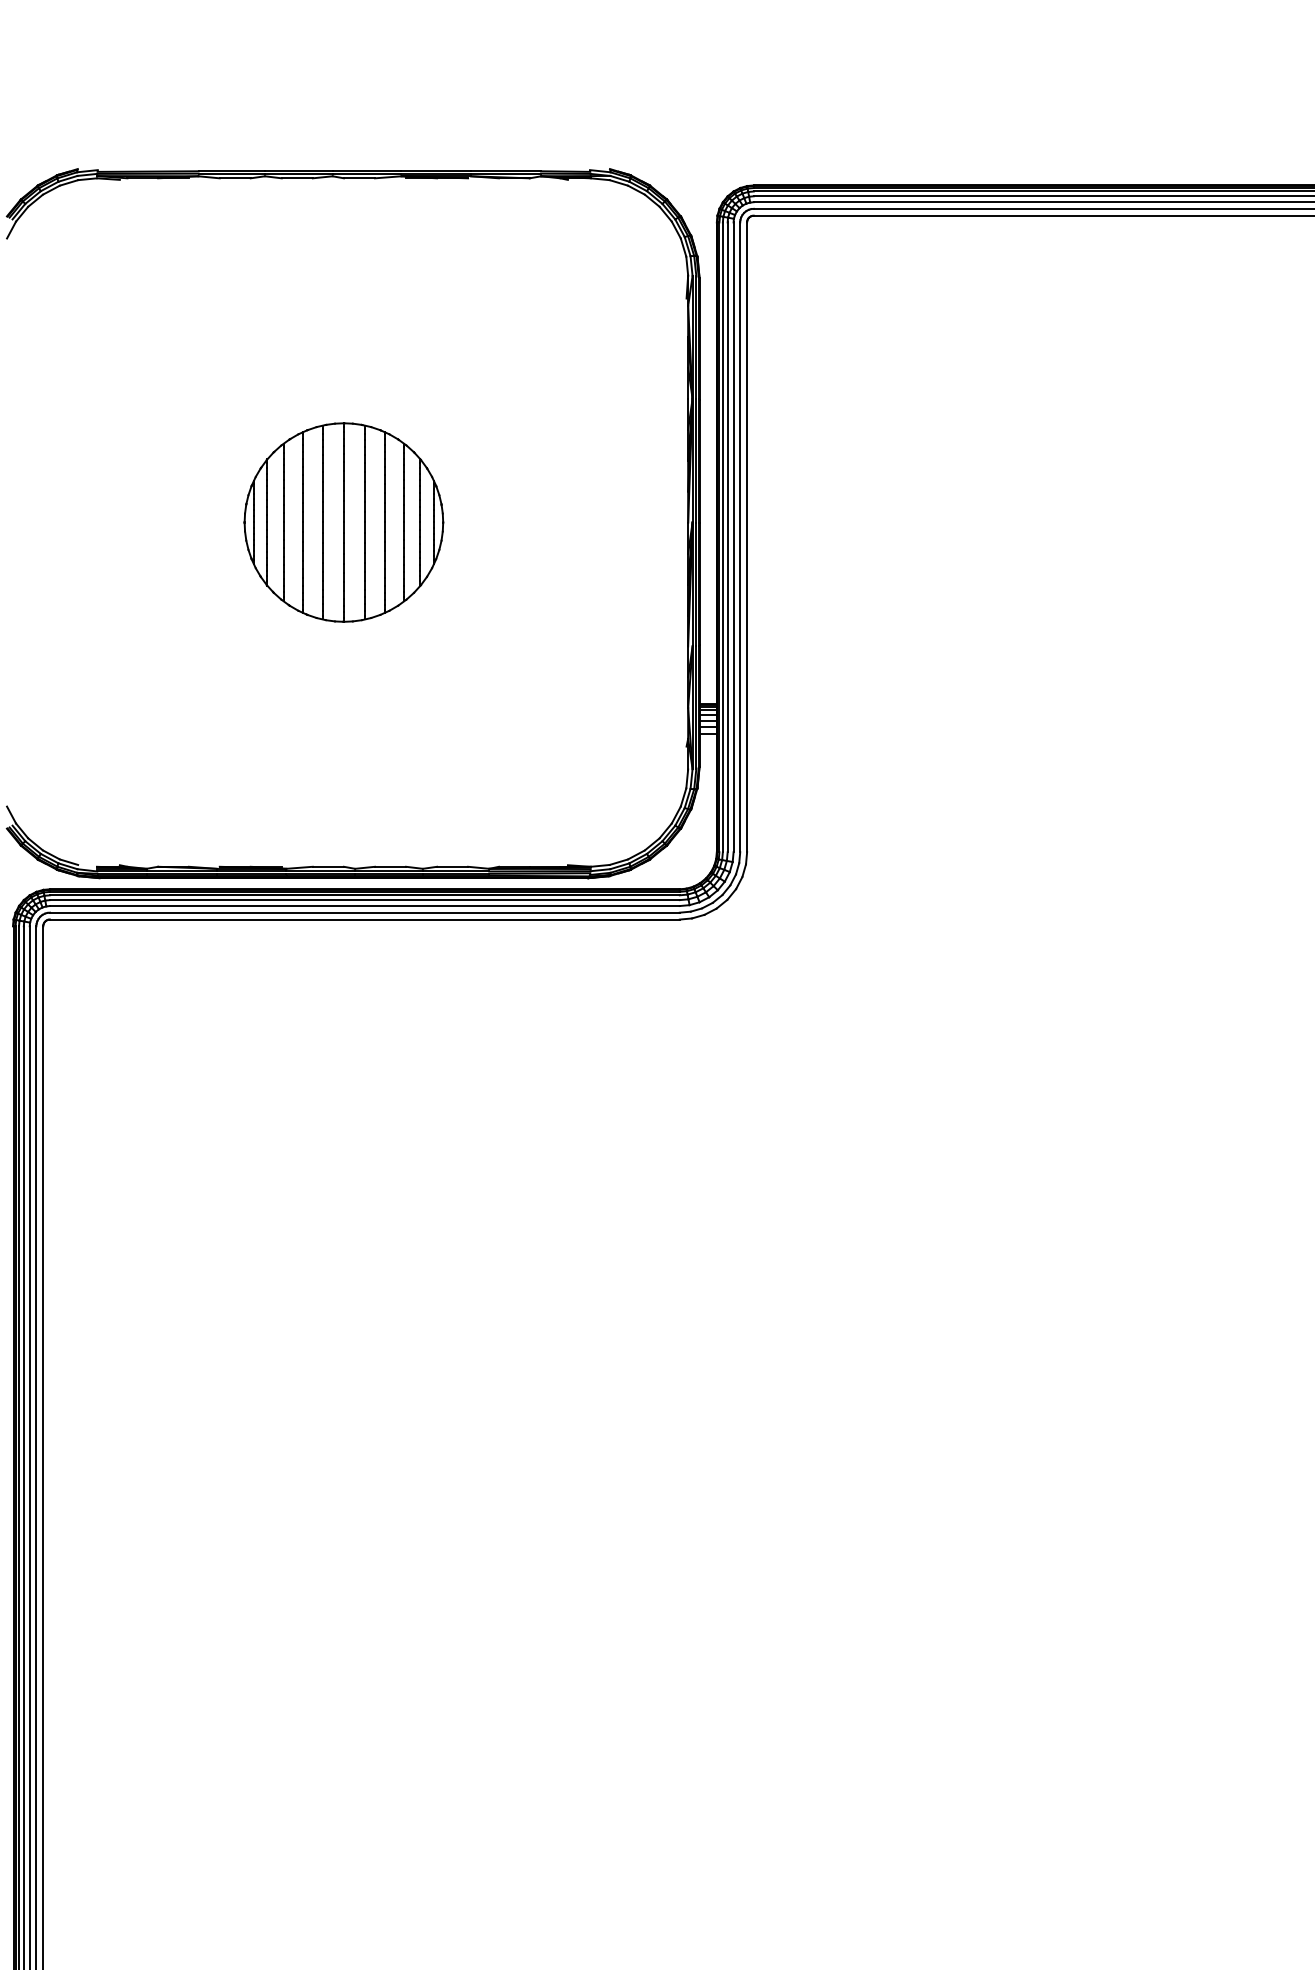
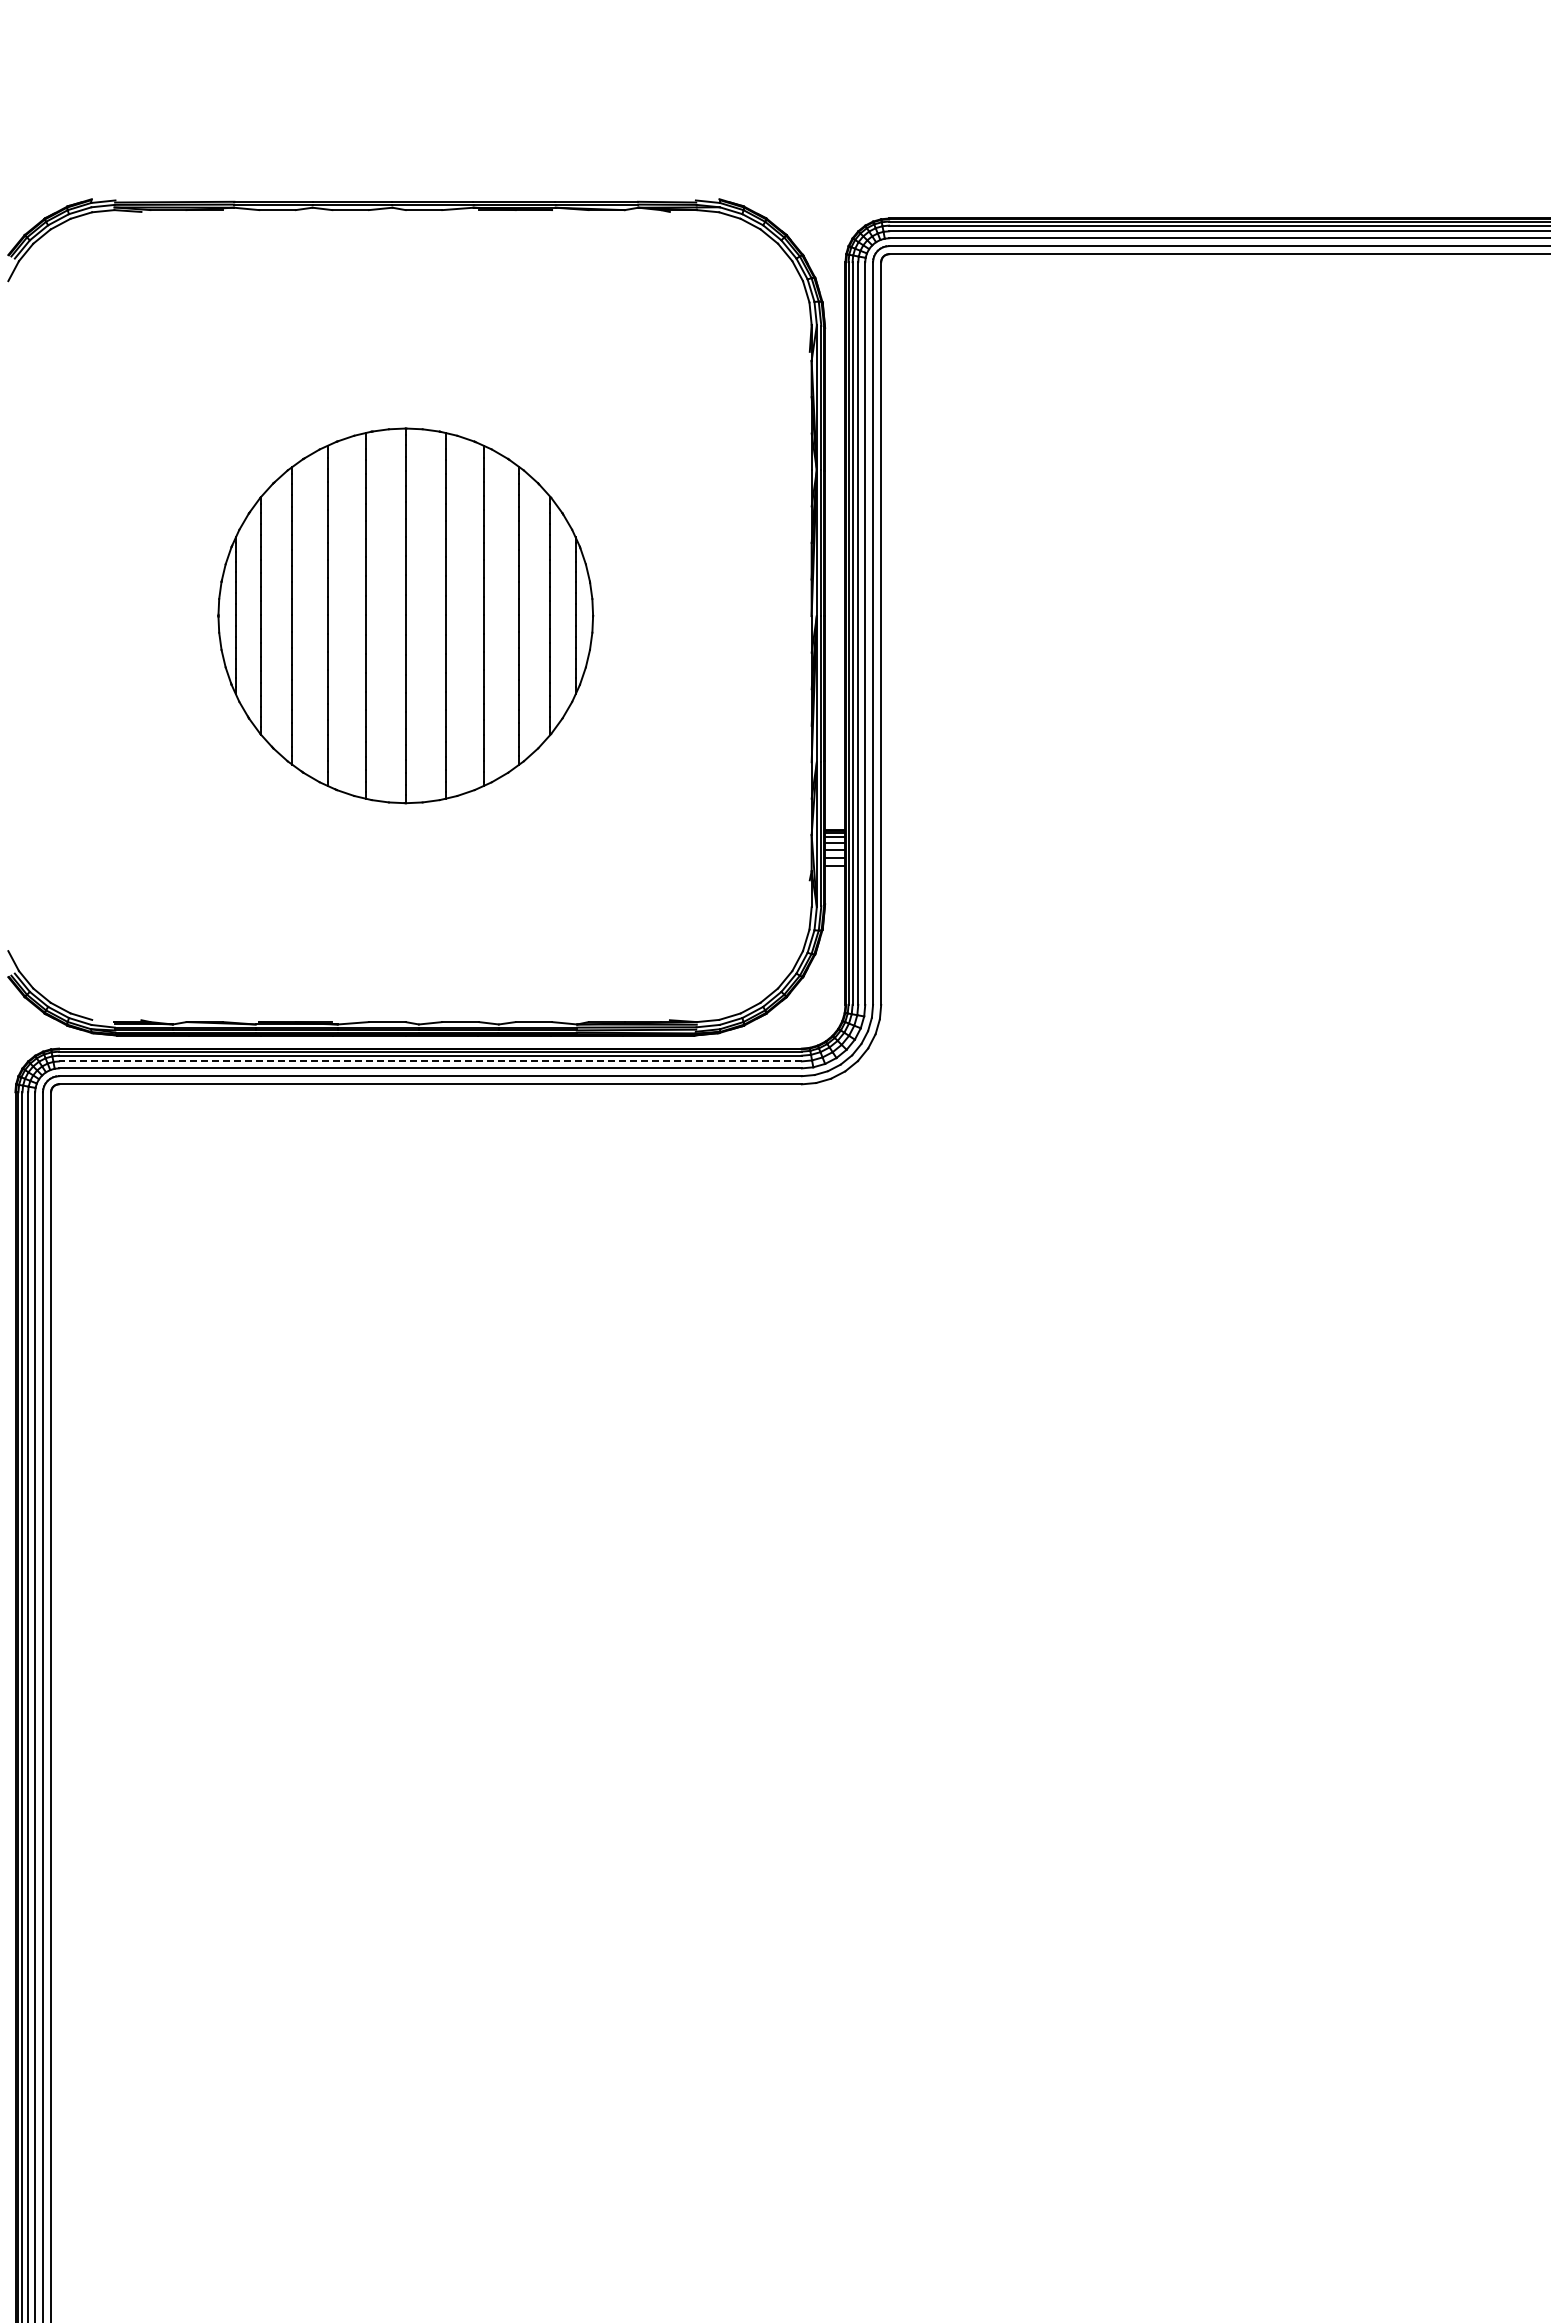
part: (343, 522) -> (405, 616), size x1.6
line: (364, 900) -> (429, 1061), solid -> dashed

